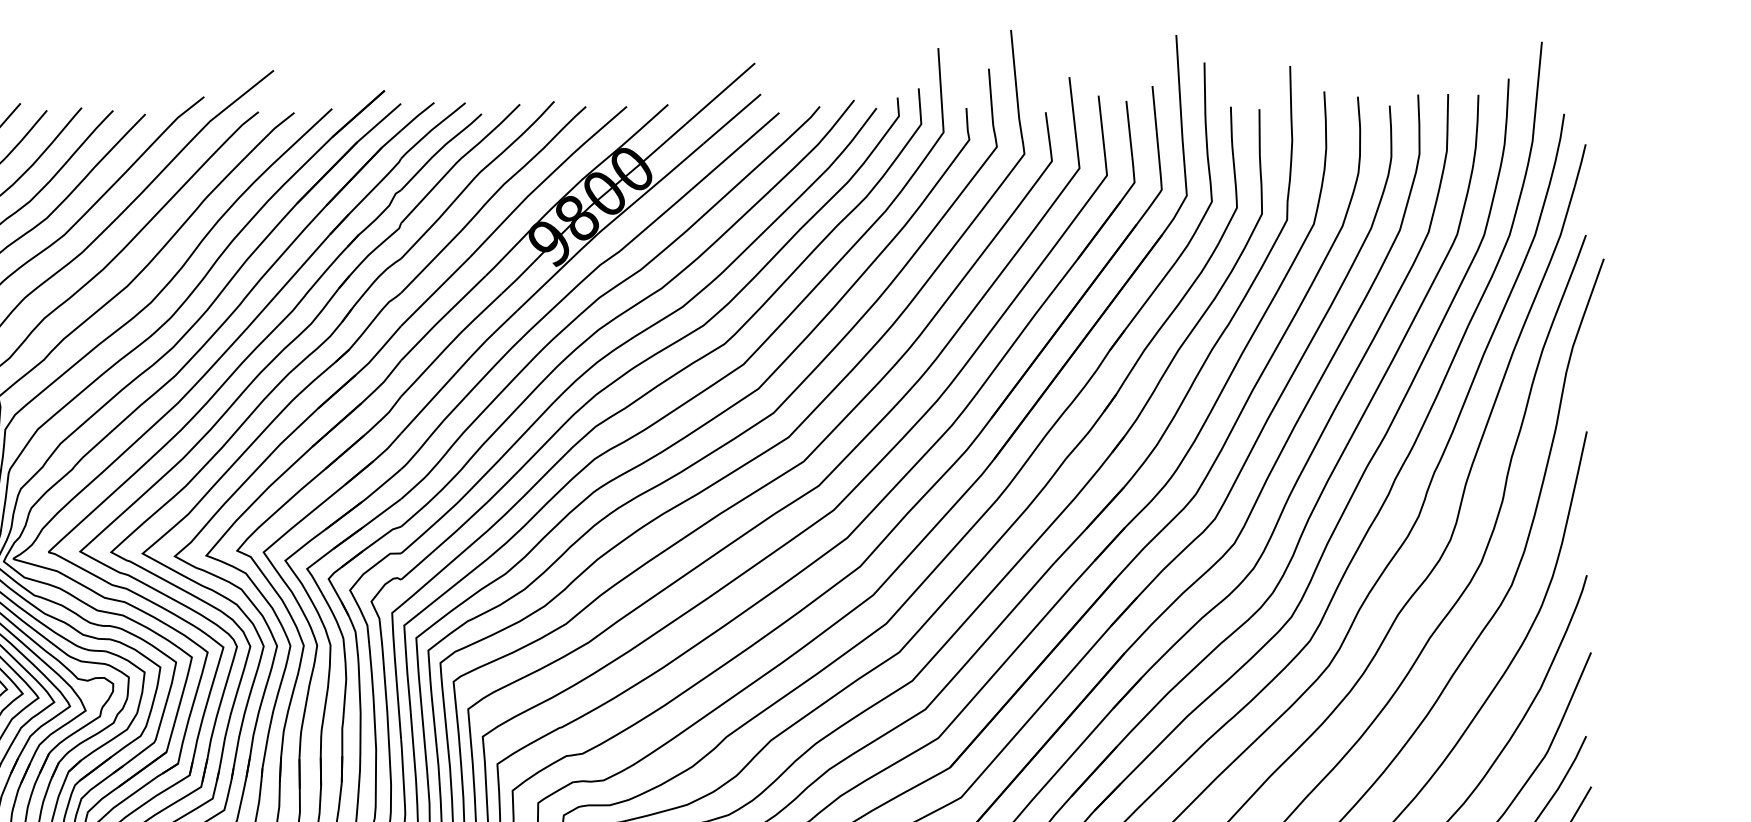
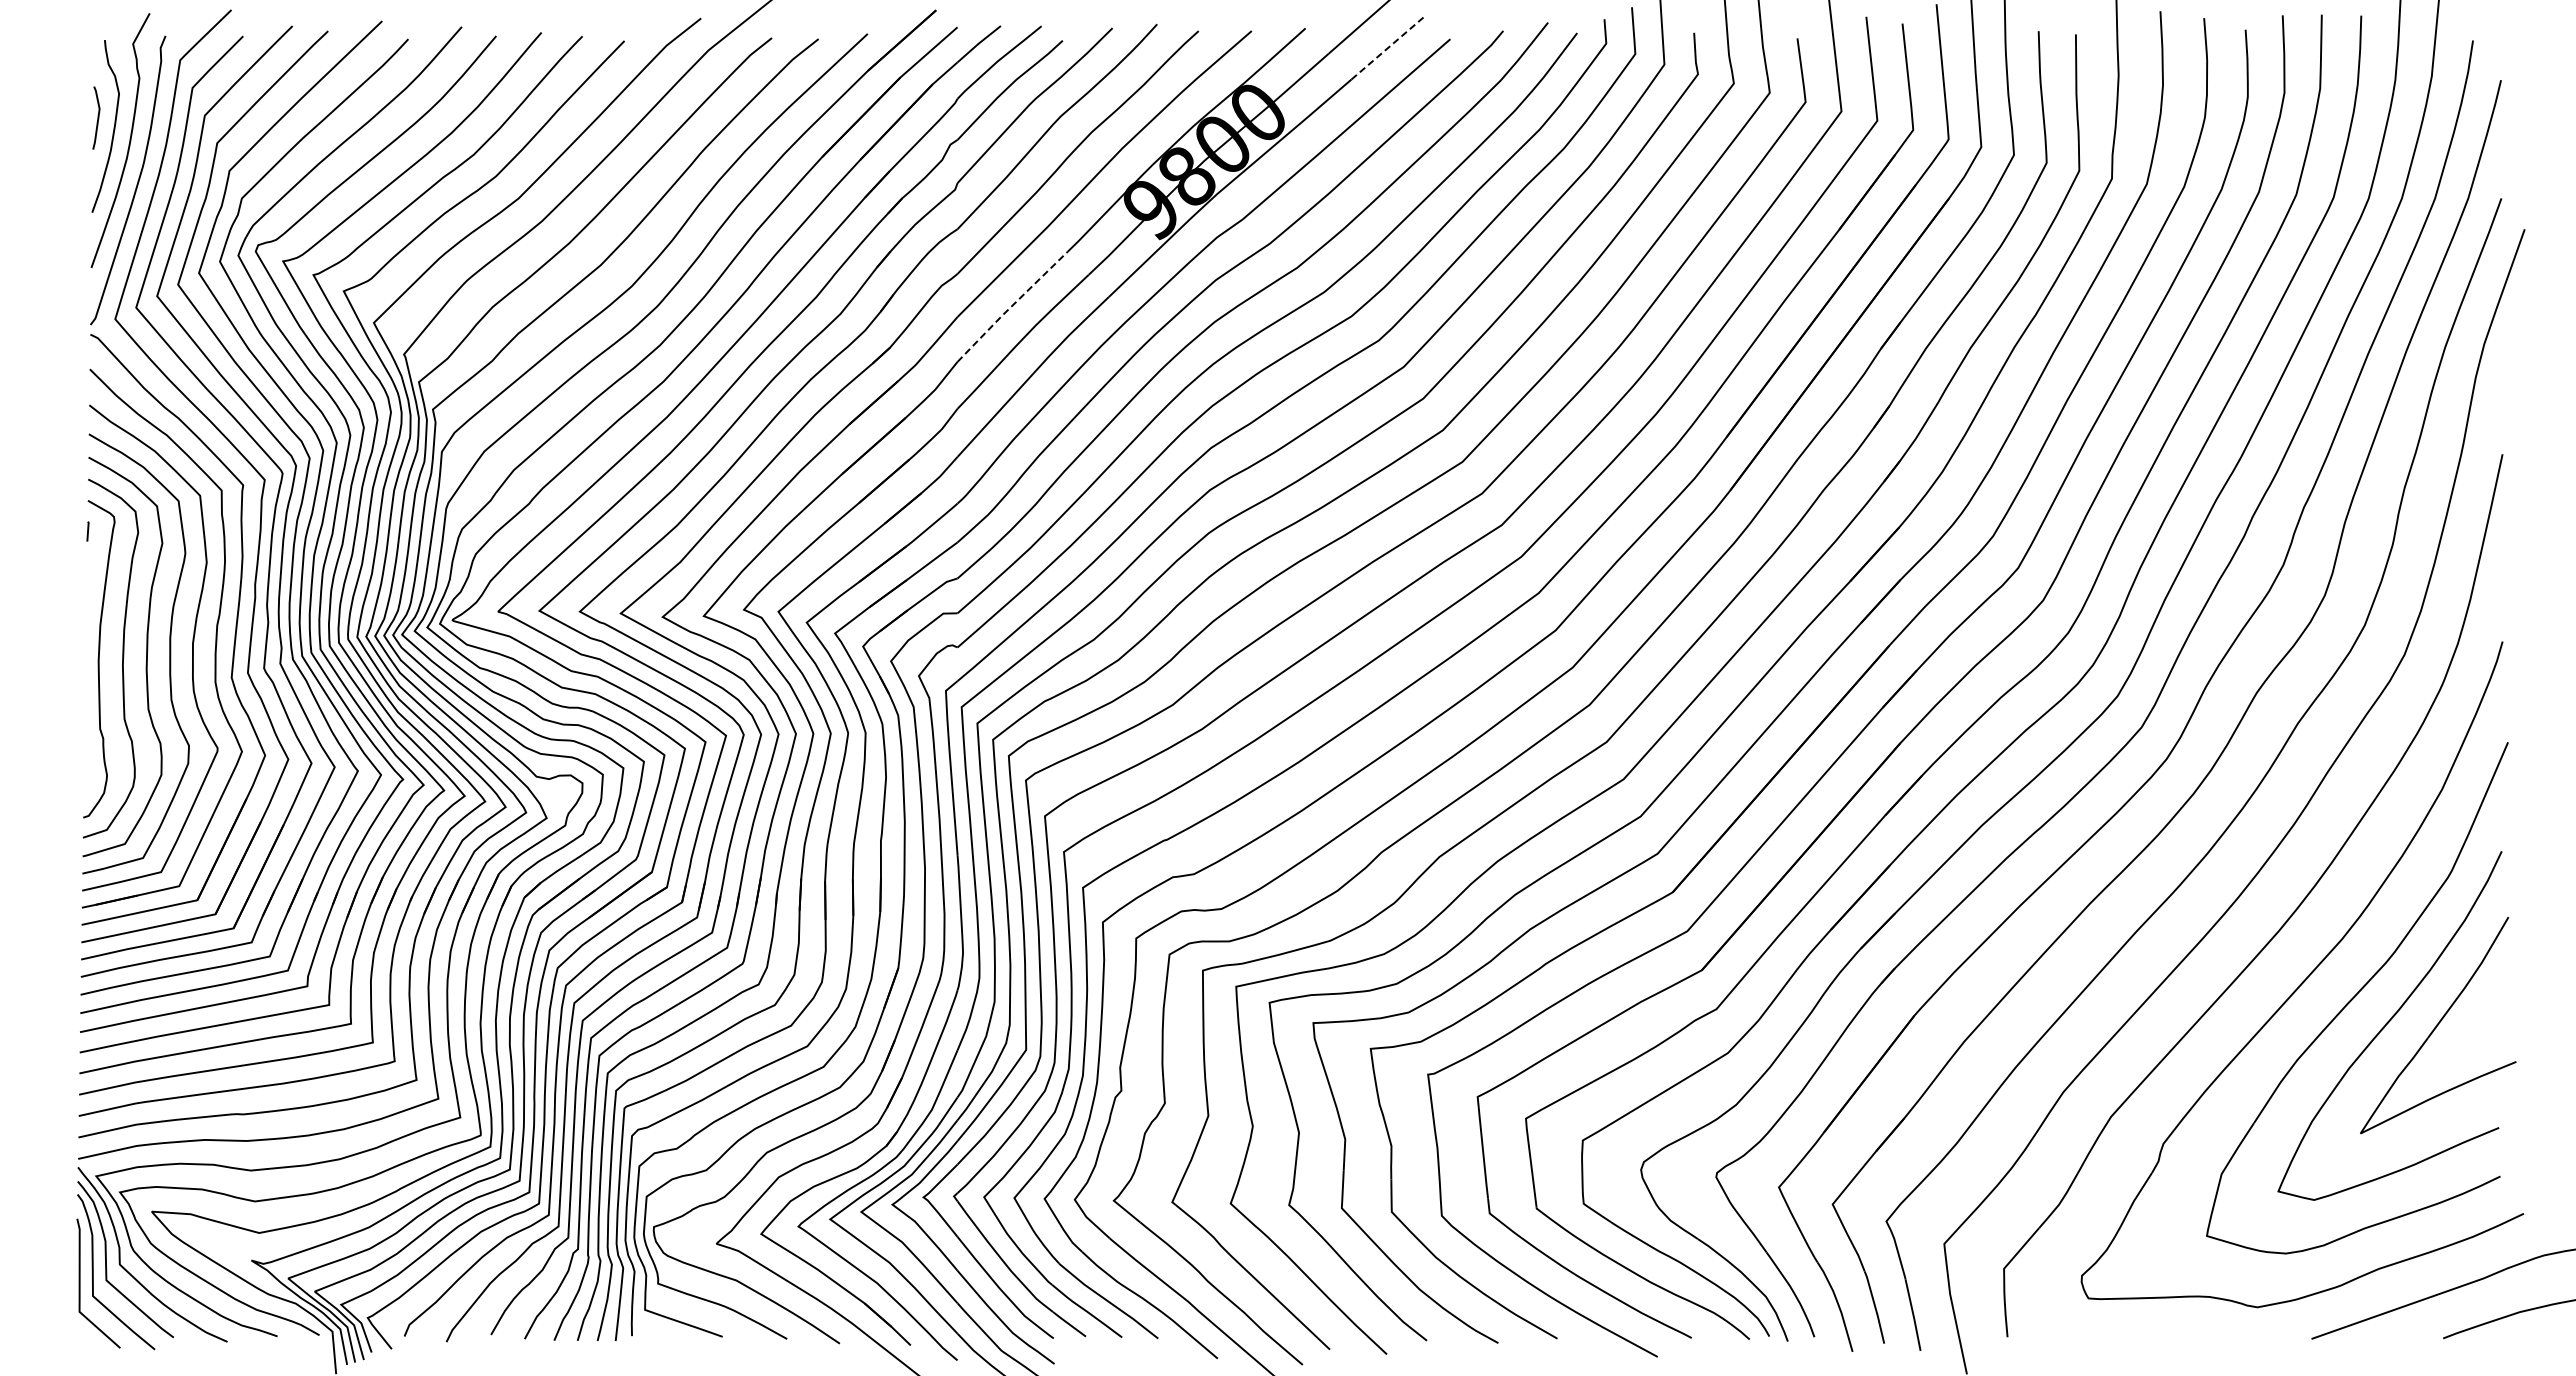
line: (732, 118) -> (1389, 46), solid -> dashed
line: (442, 318) -> (1011, 306), solid -> dashed

